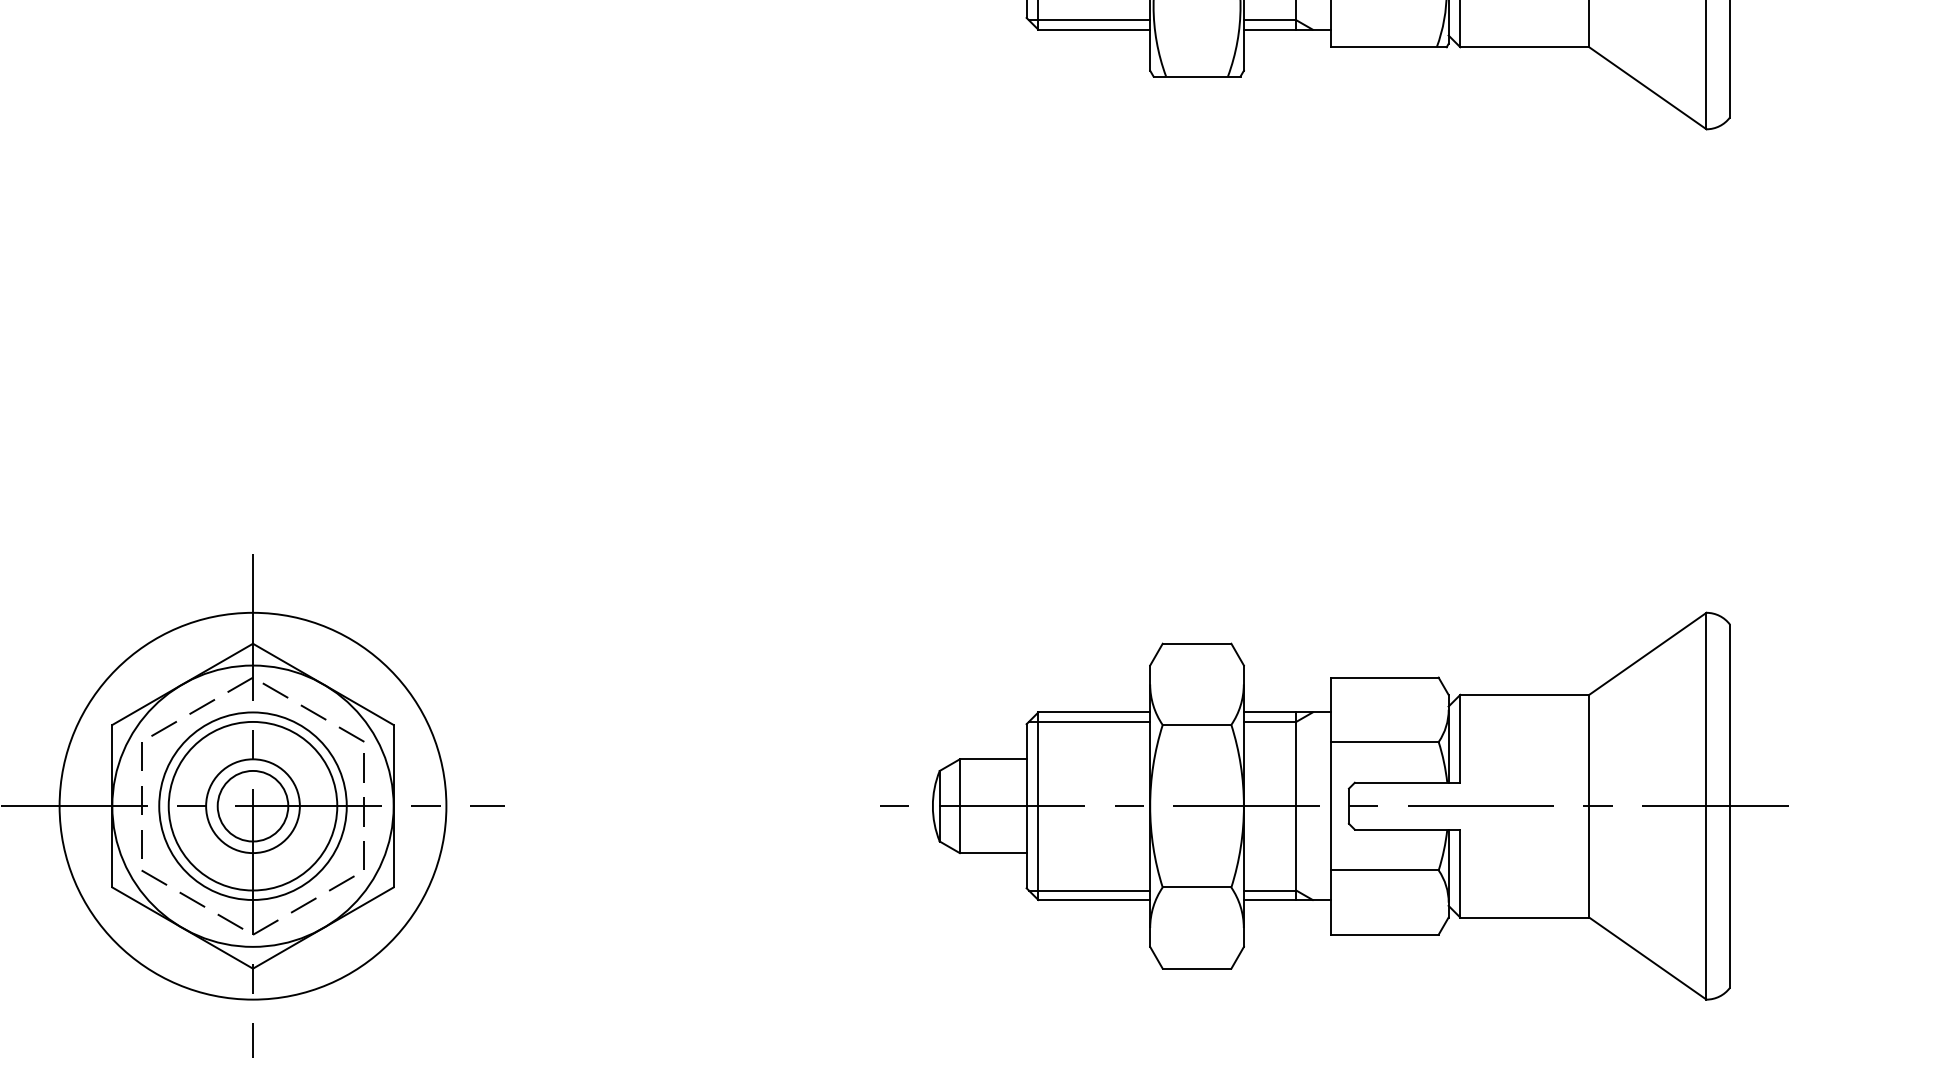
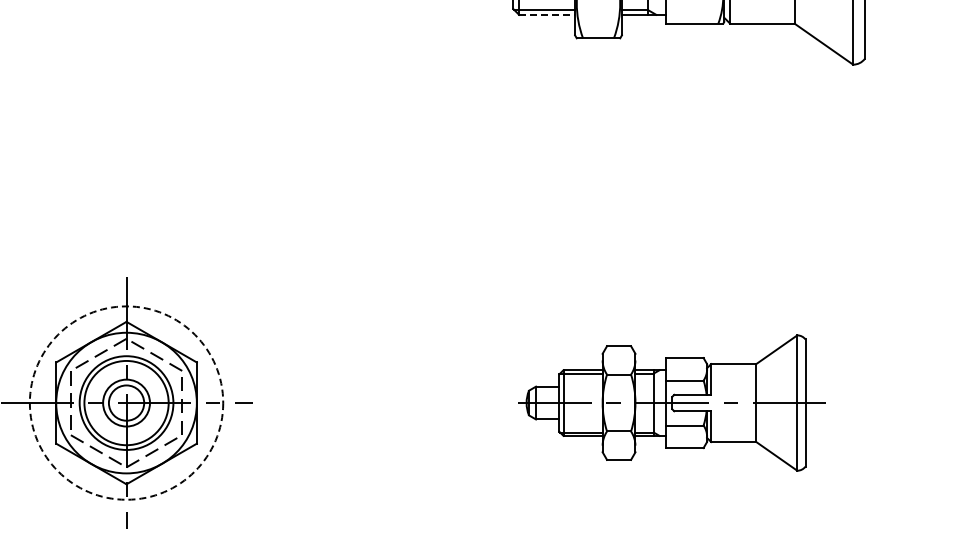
line: (1095, 28) -> (547, 14), solid -> dashed
circle: (252, 805) -> (126, 402), solid -> dashed
part: (1333, 805) -> (666, 402), size x0.7

